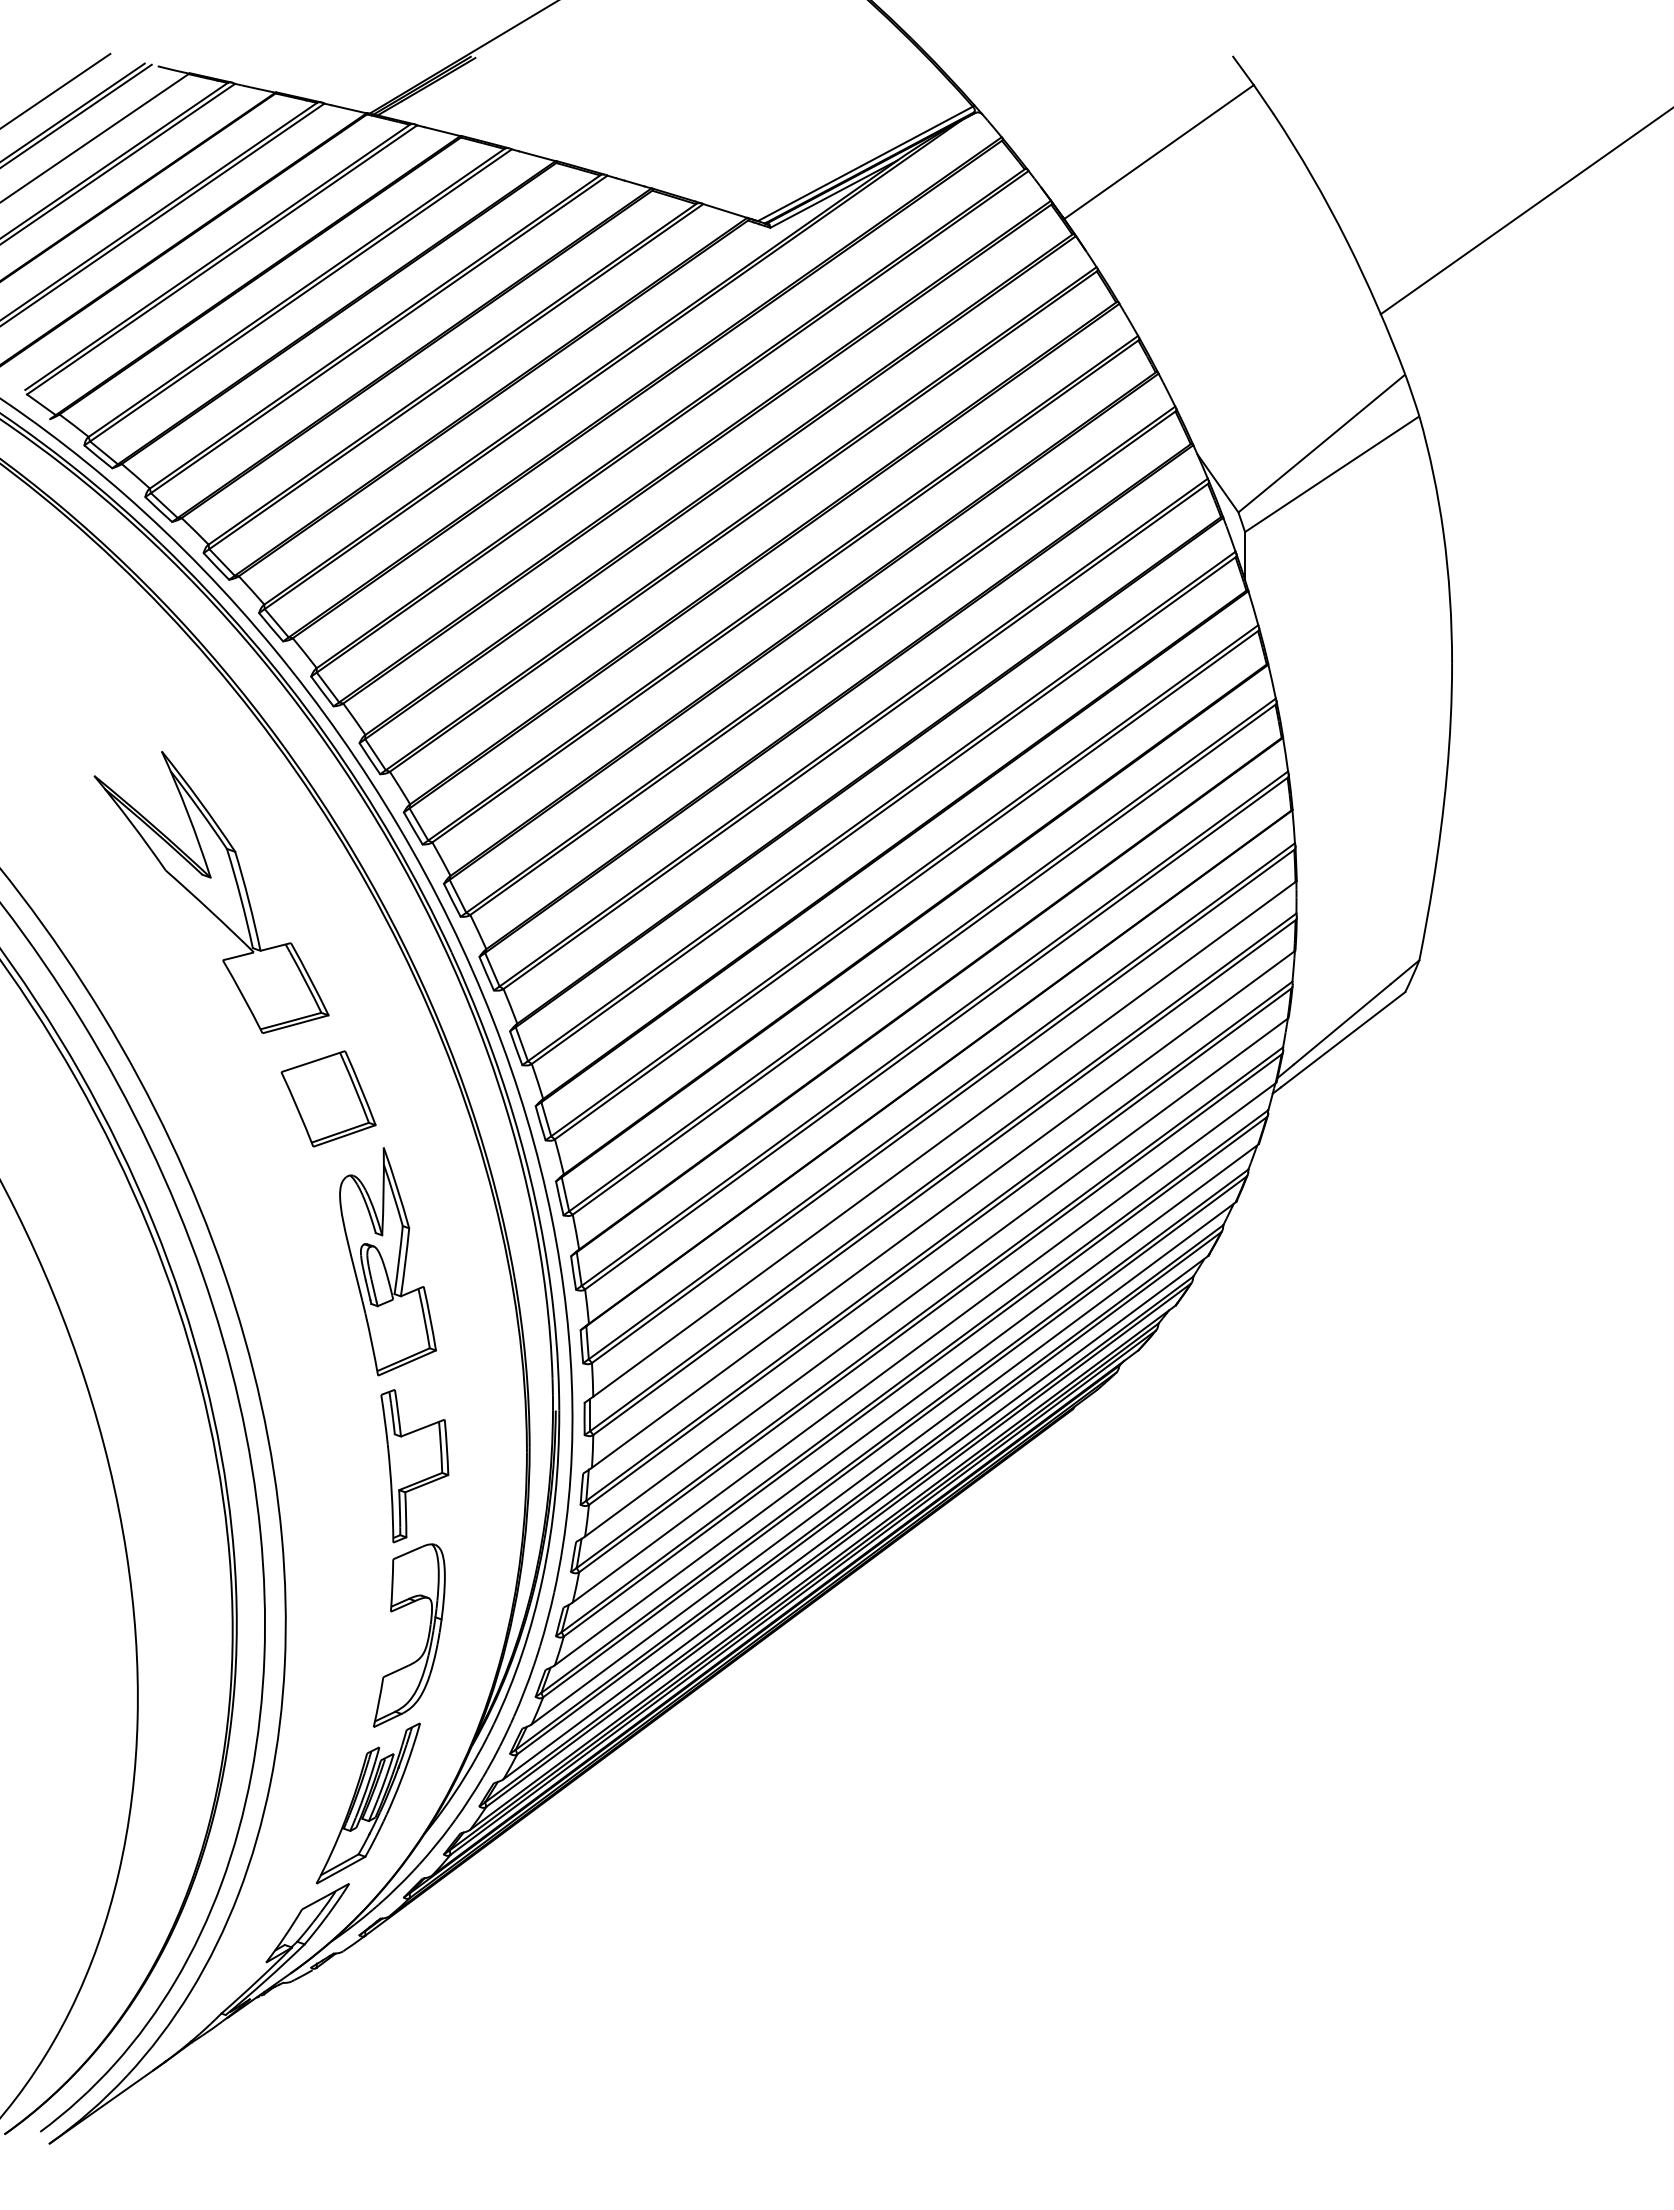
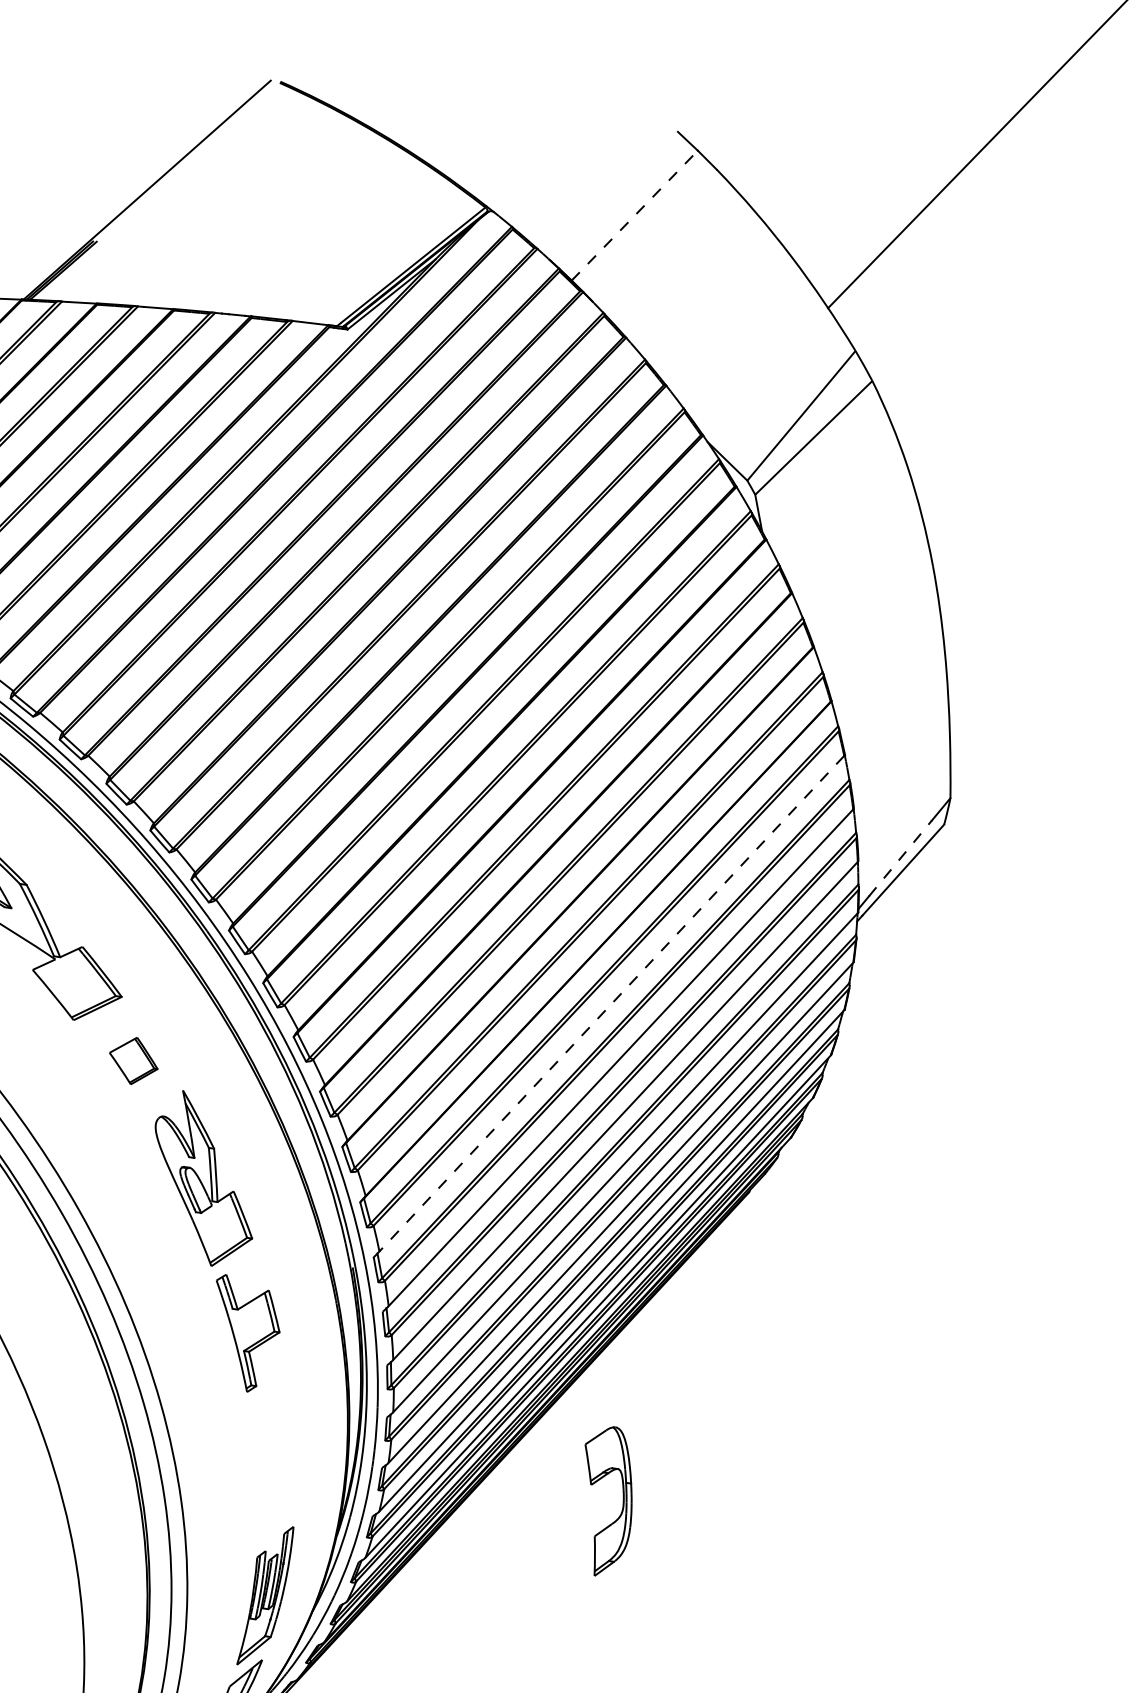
line: (1159, 151) -> (635, 215), solid -> dashed
line: (1342, 1024) -> (900, 858), solid -> dashed
part: (328, 1098) -> (133, 1060), size x0.6
line: (943, 1139) -> (611, 1003), solid -> dashed
part: (426, 1641) -> (622, 1502), moved

